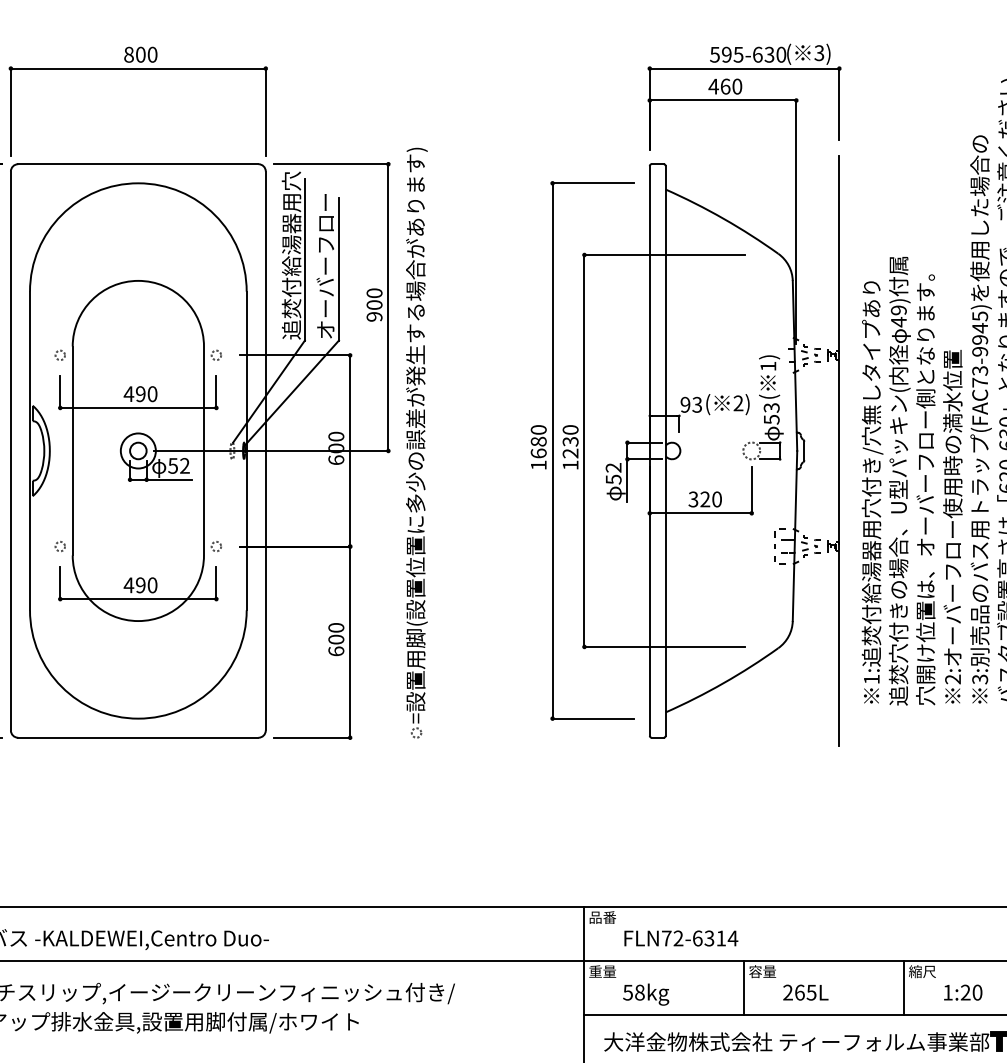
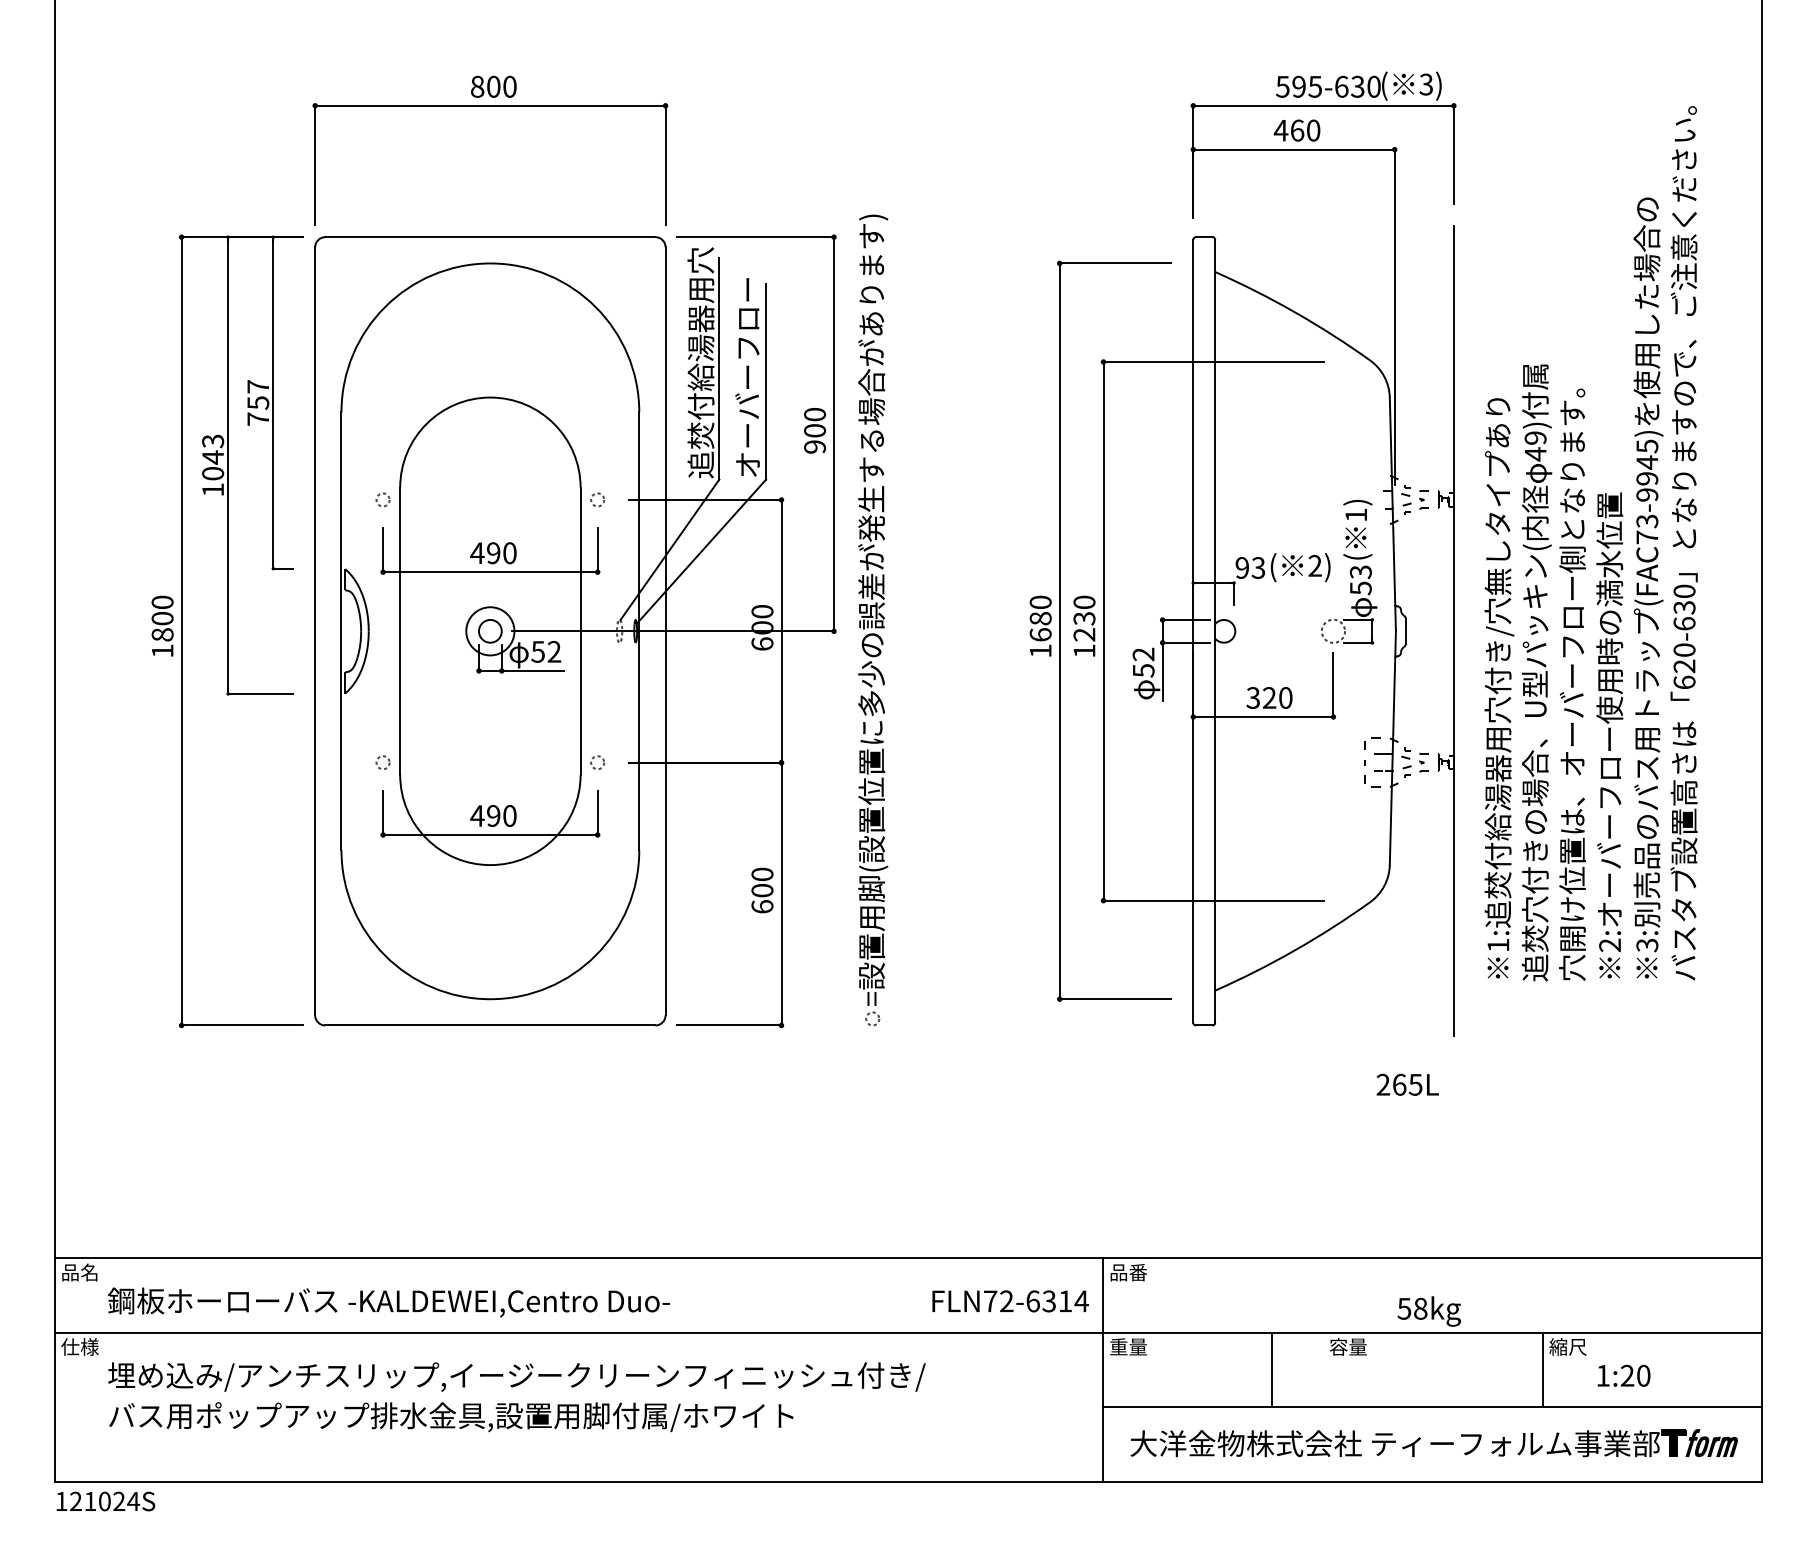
text: (681, 938) -> (1010, 1301), moved
line: (743, 988) -> (1271, 1369), moved
text: (805, 992) -> (1407, 1084), moved
text: (645, 994) -> (1428, 1311), moved

